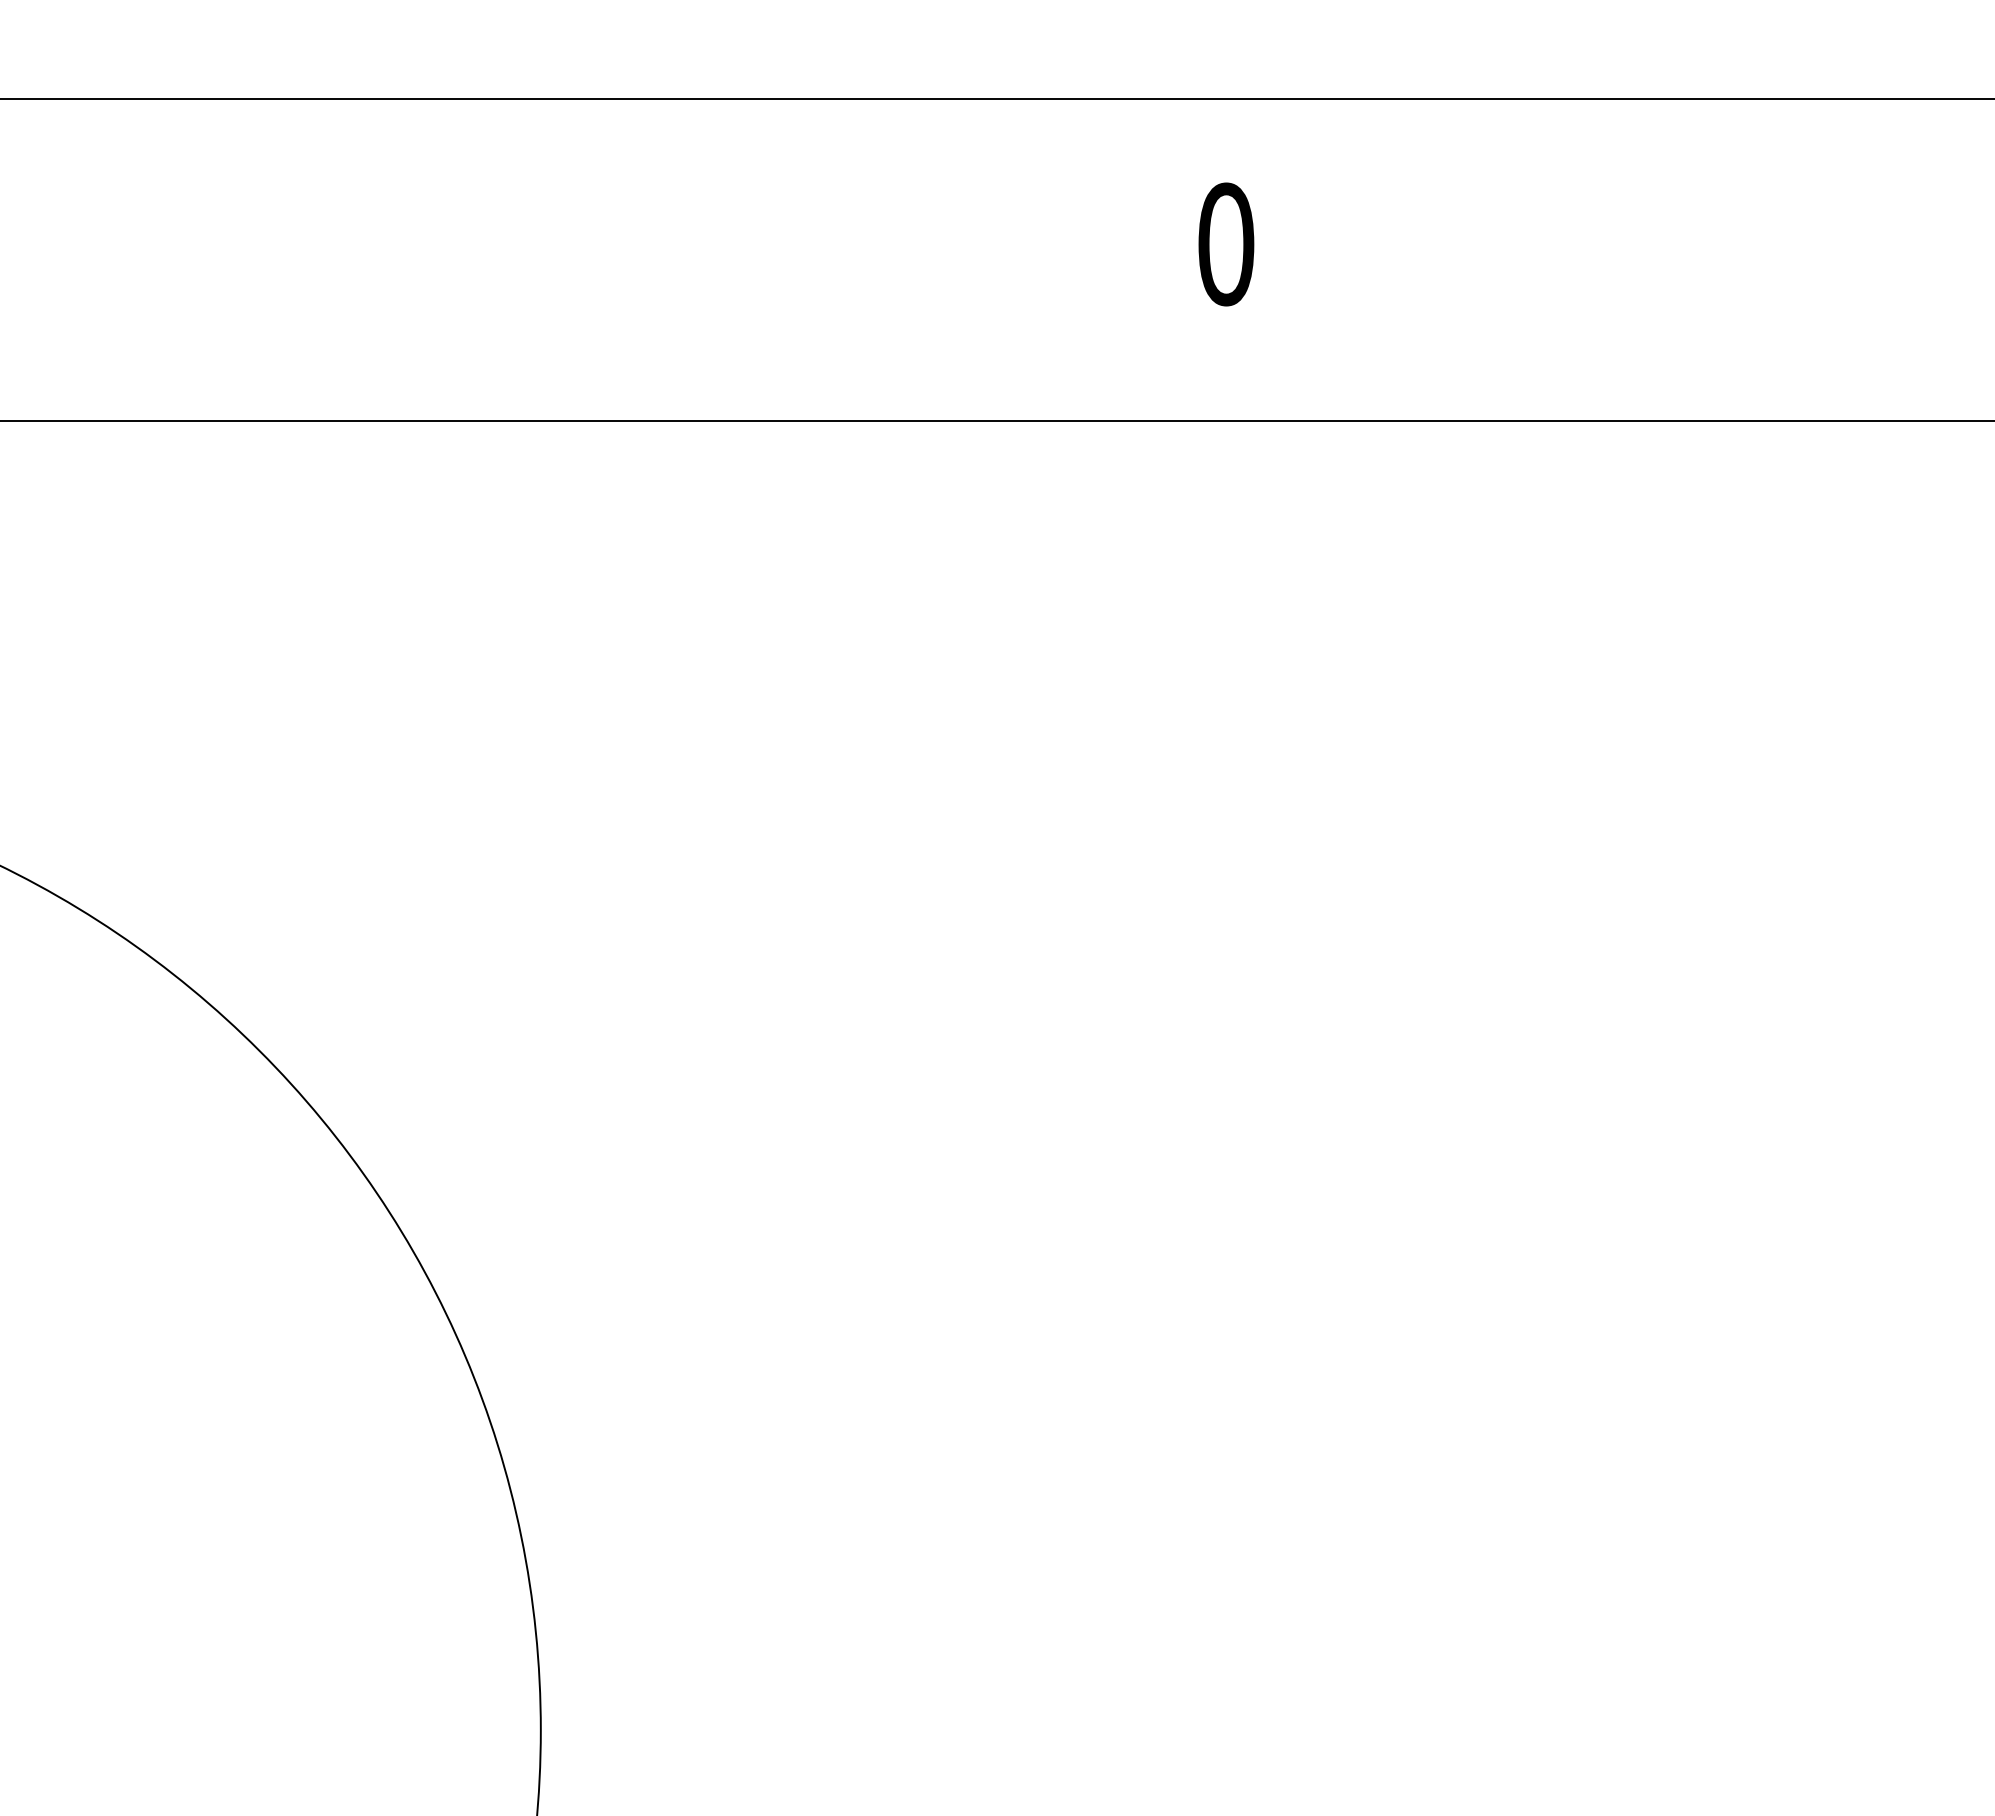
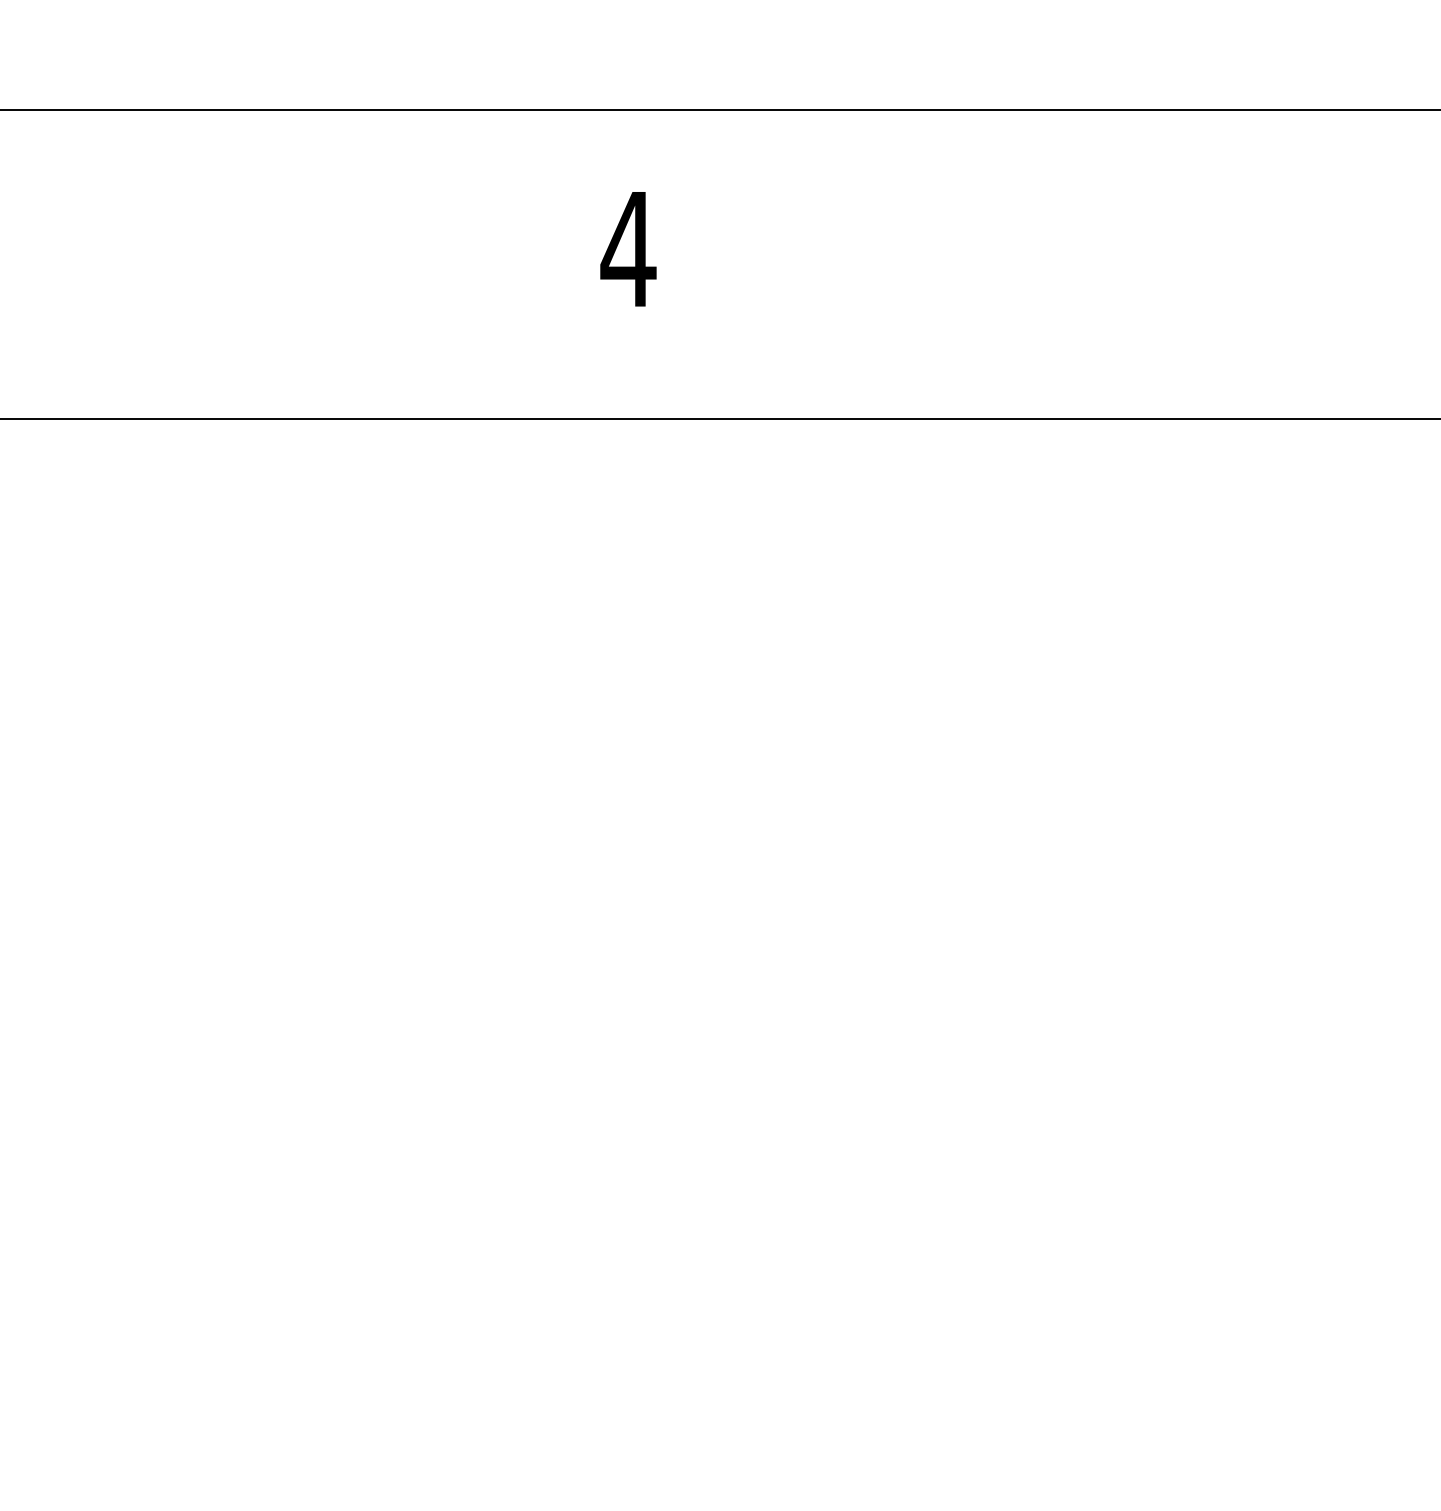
text: (1225, 244) -> (627, 249), 0 -> 4

